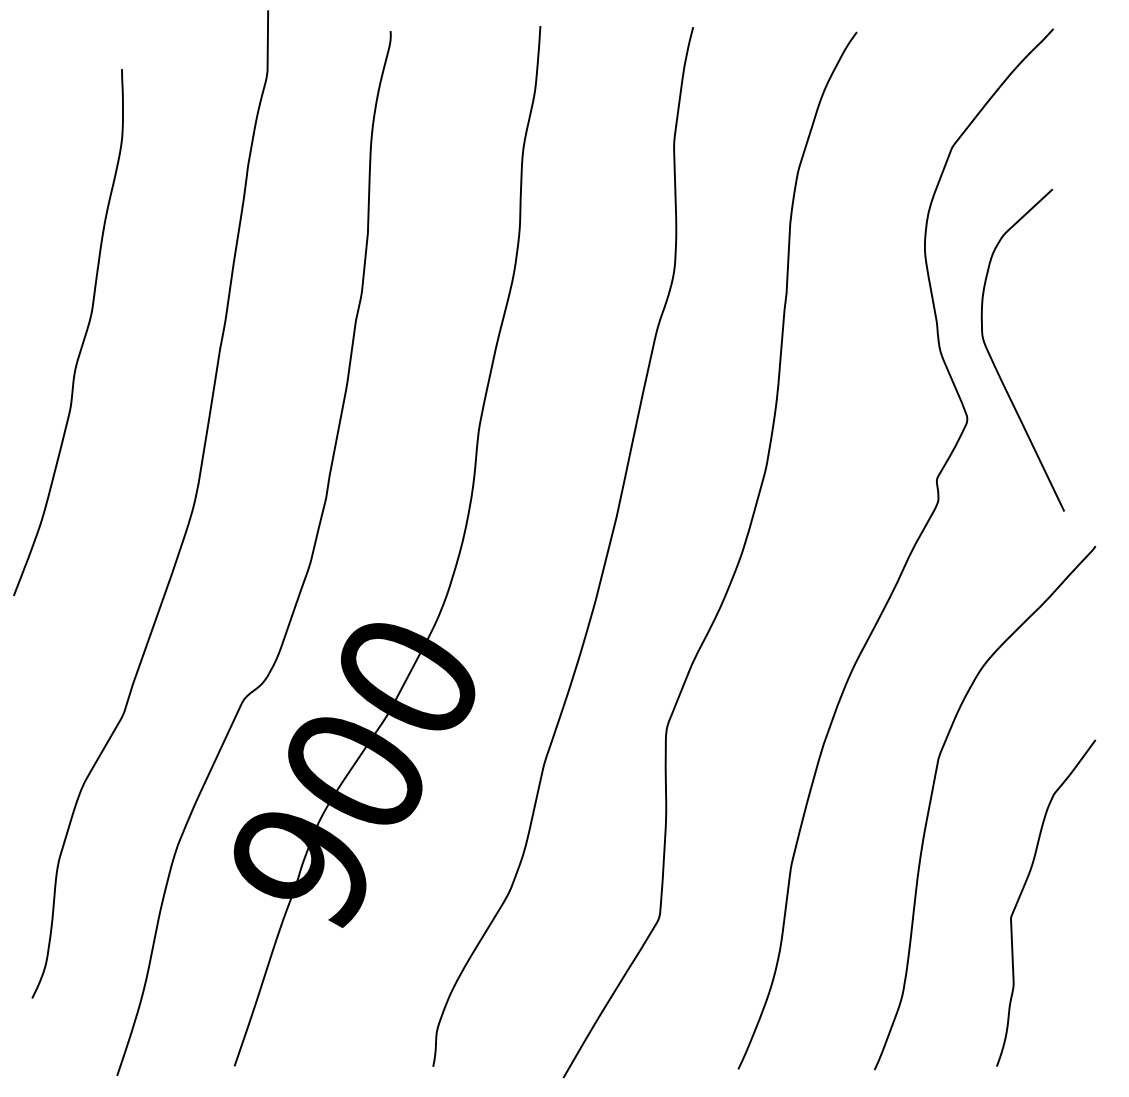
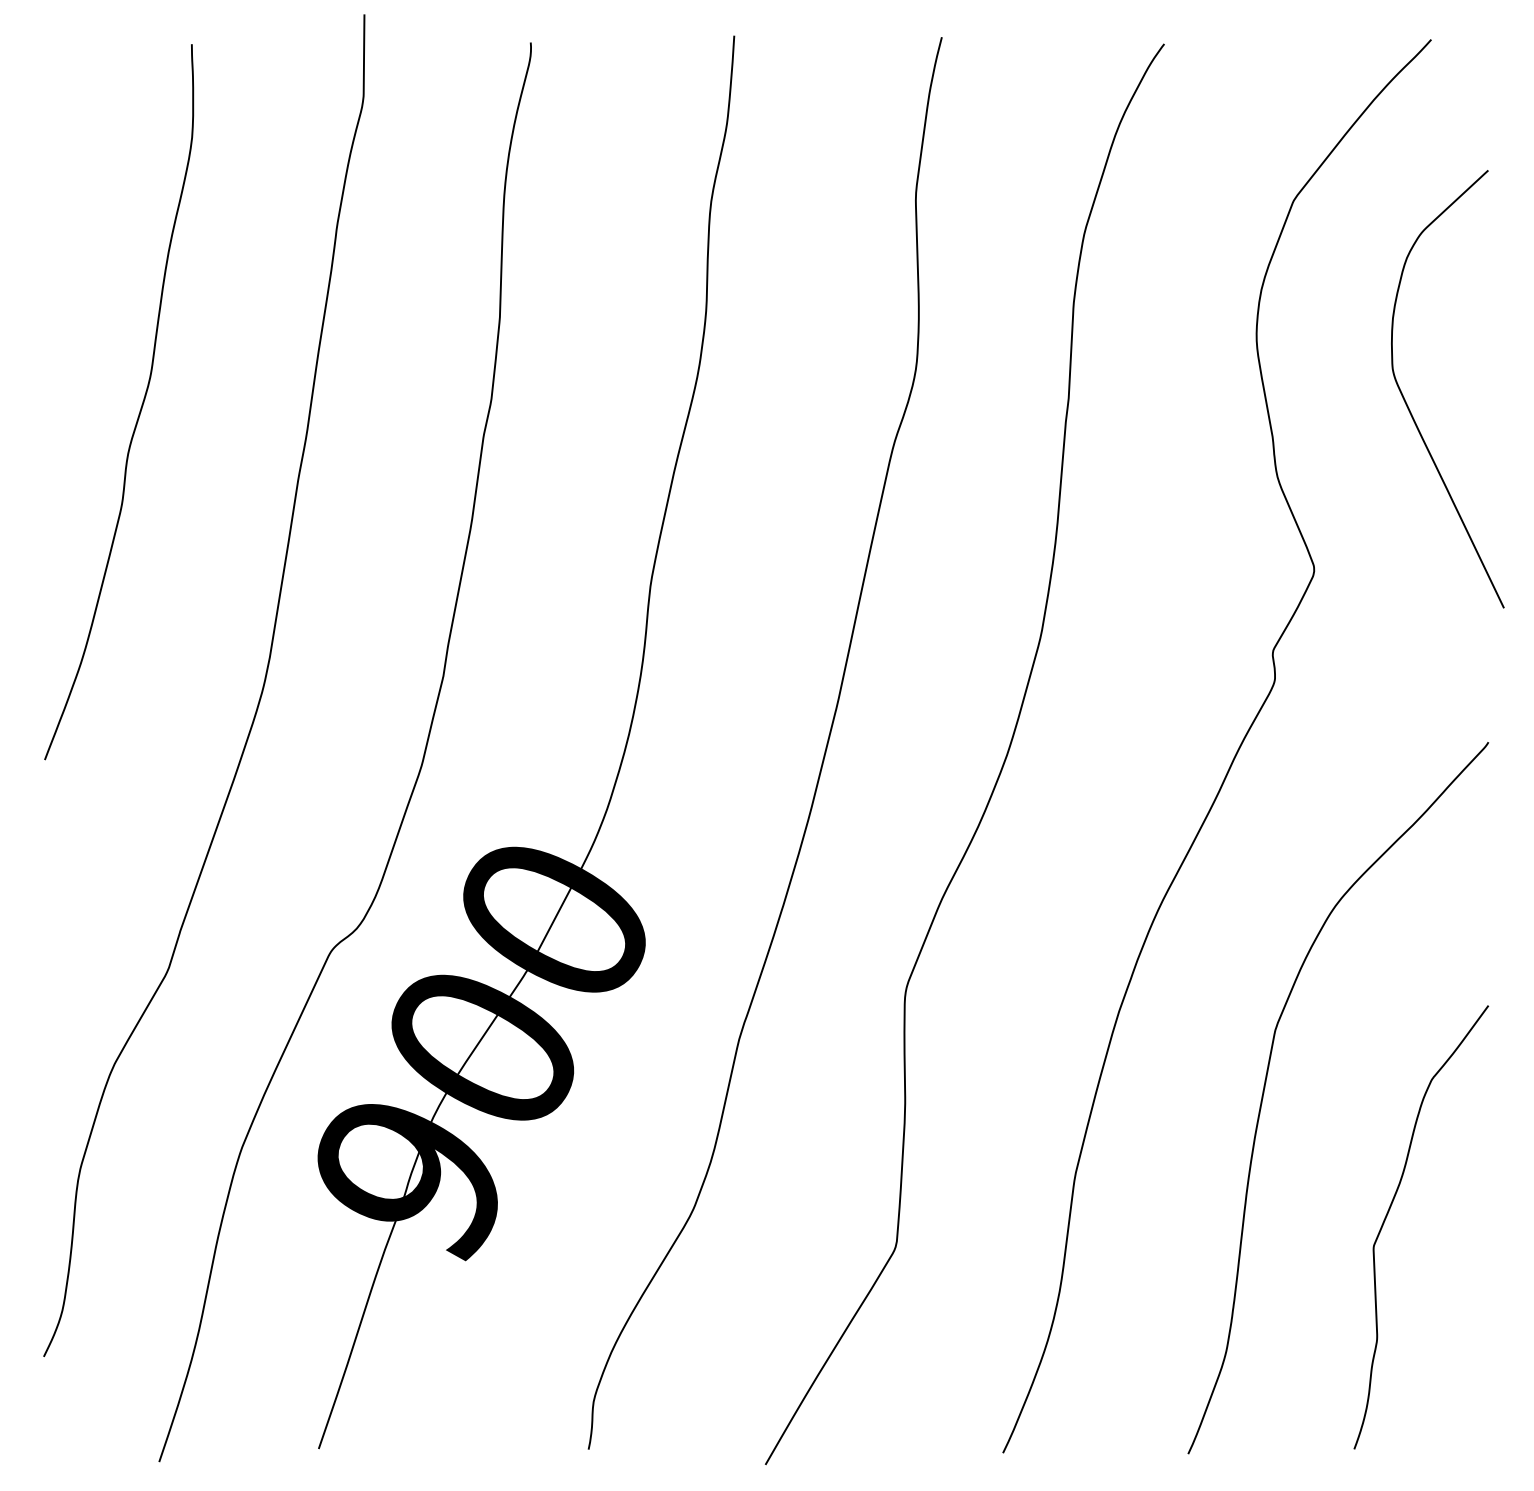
curve: (83, 338) -> (139, 410), moved
curve: (994, 362) -> (1408, 405), moved

